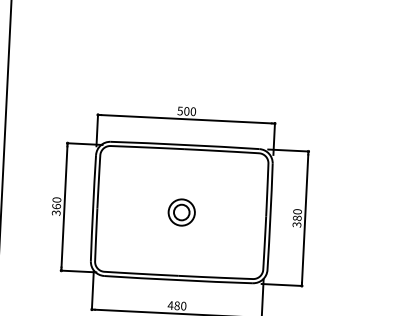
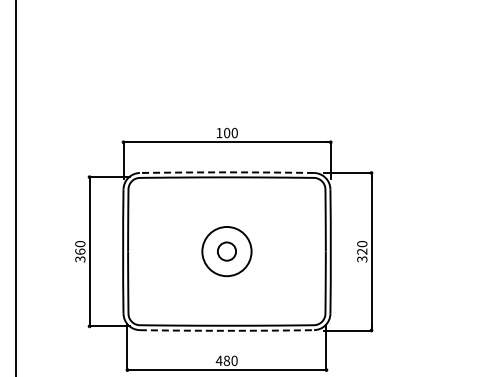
text: (180, 111) -> (219, 133), 500 -> 100
arc: (184, 145) -> (226, 172), solid -> dashed
circle: (181, 212) -> (226, 251), size x1.6
text: (297, 218) -> (362, 251), 380 -> 320
arc: (178, 279) -> (226, 330), solid -> dashed

